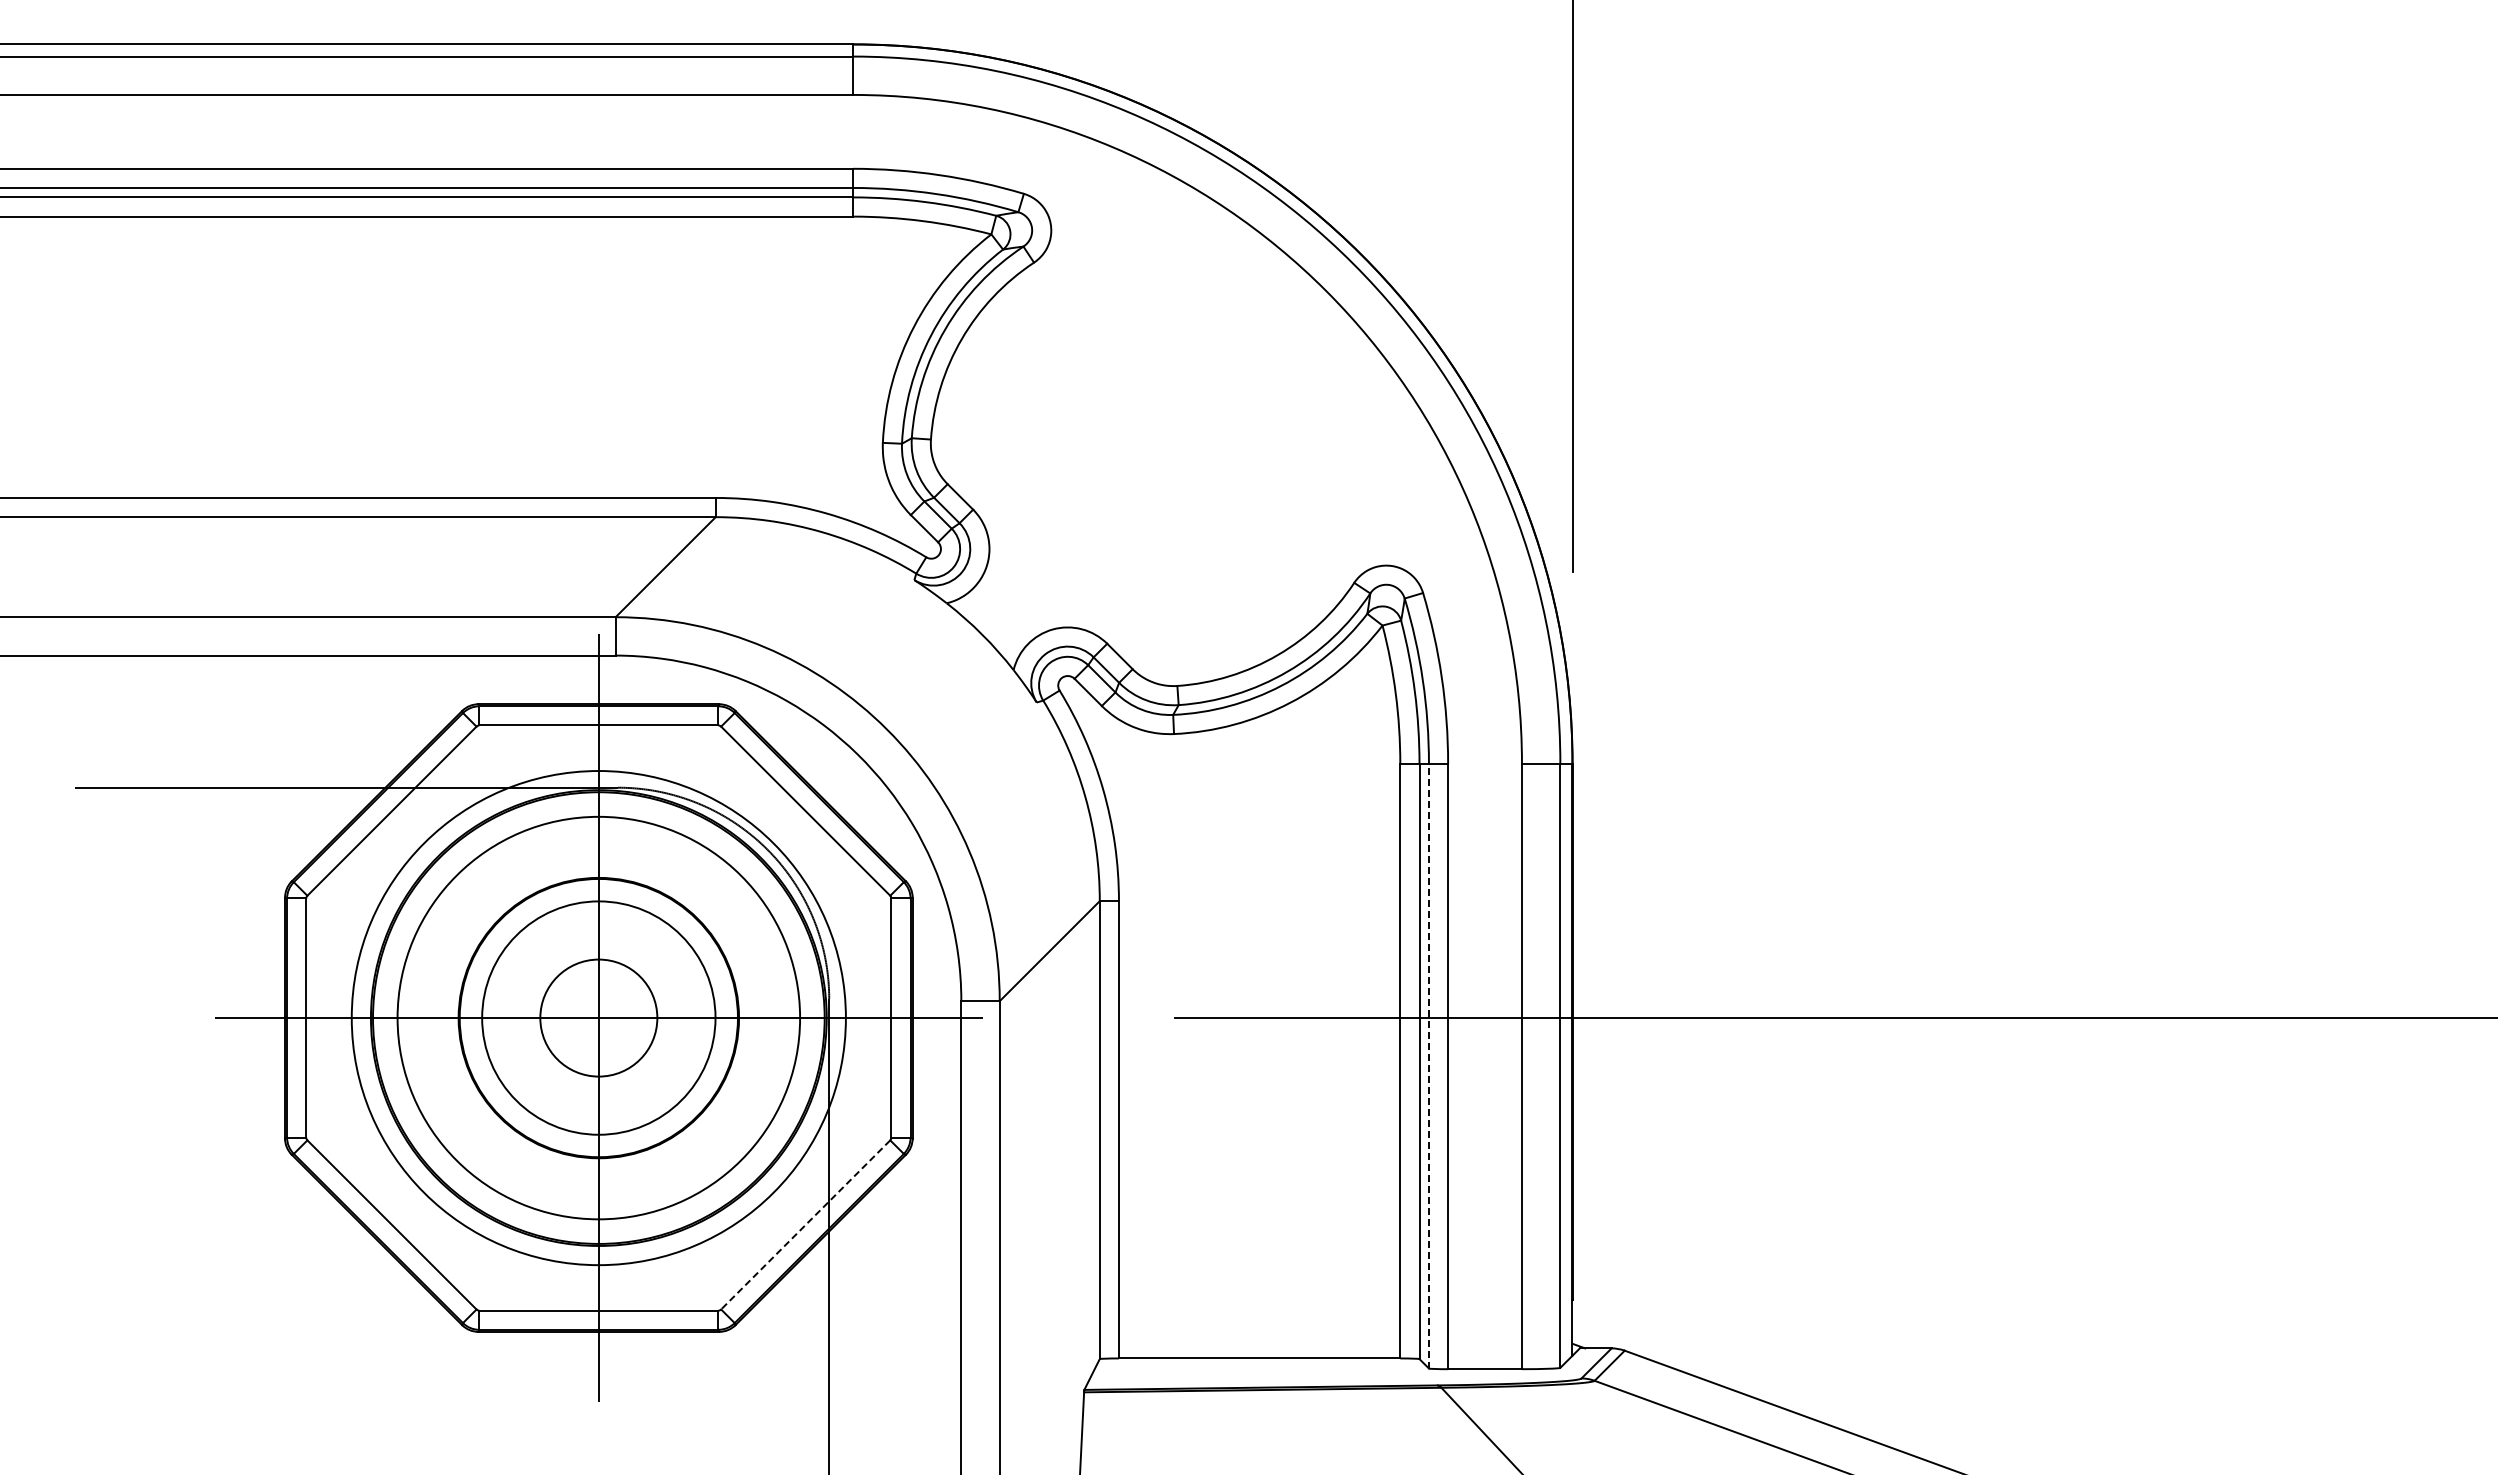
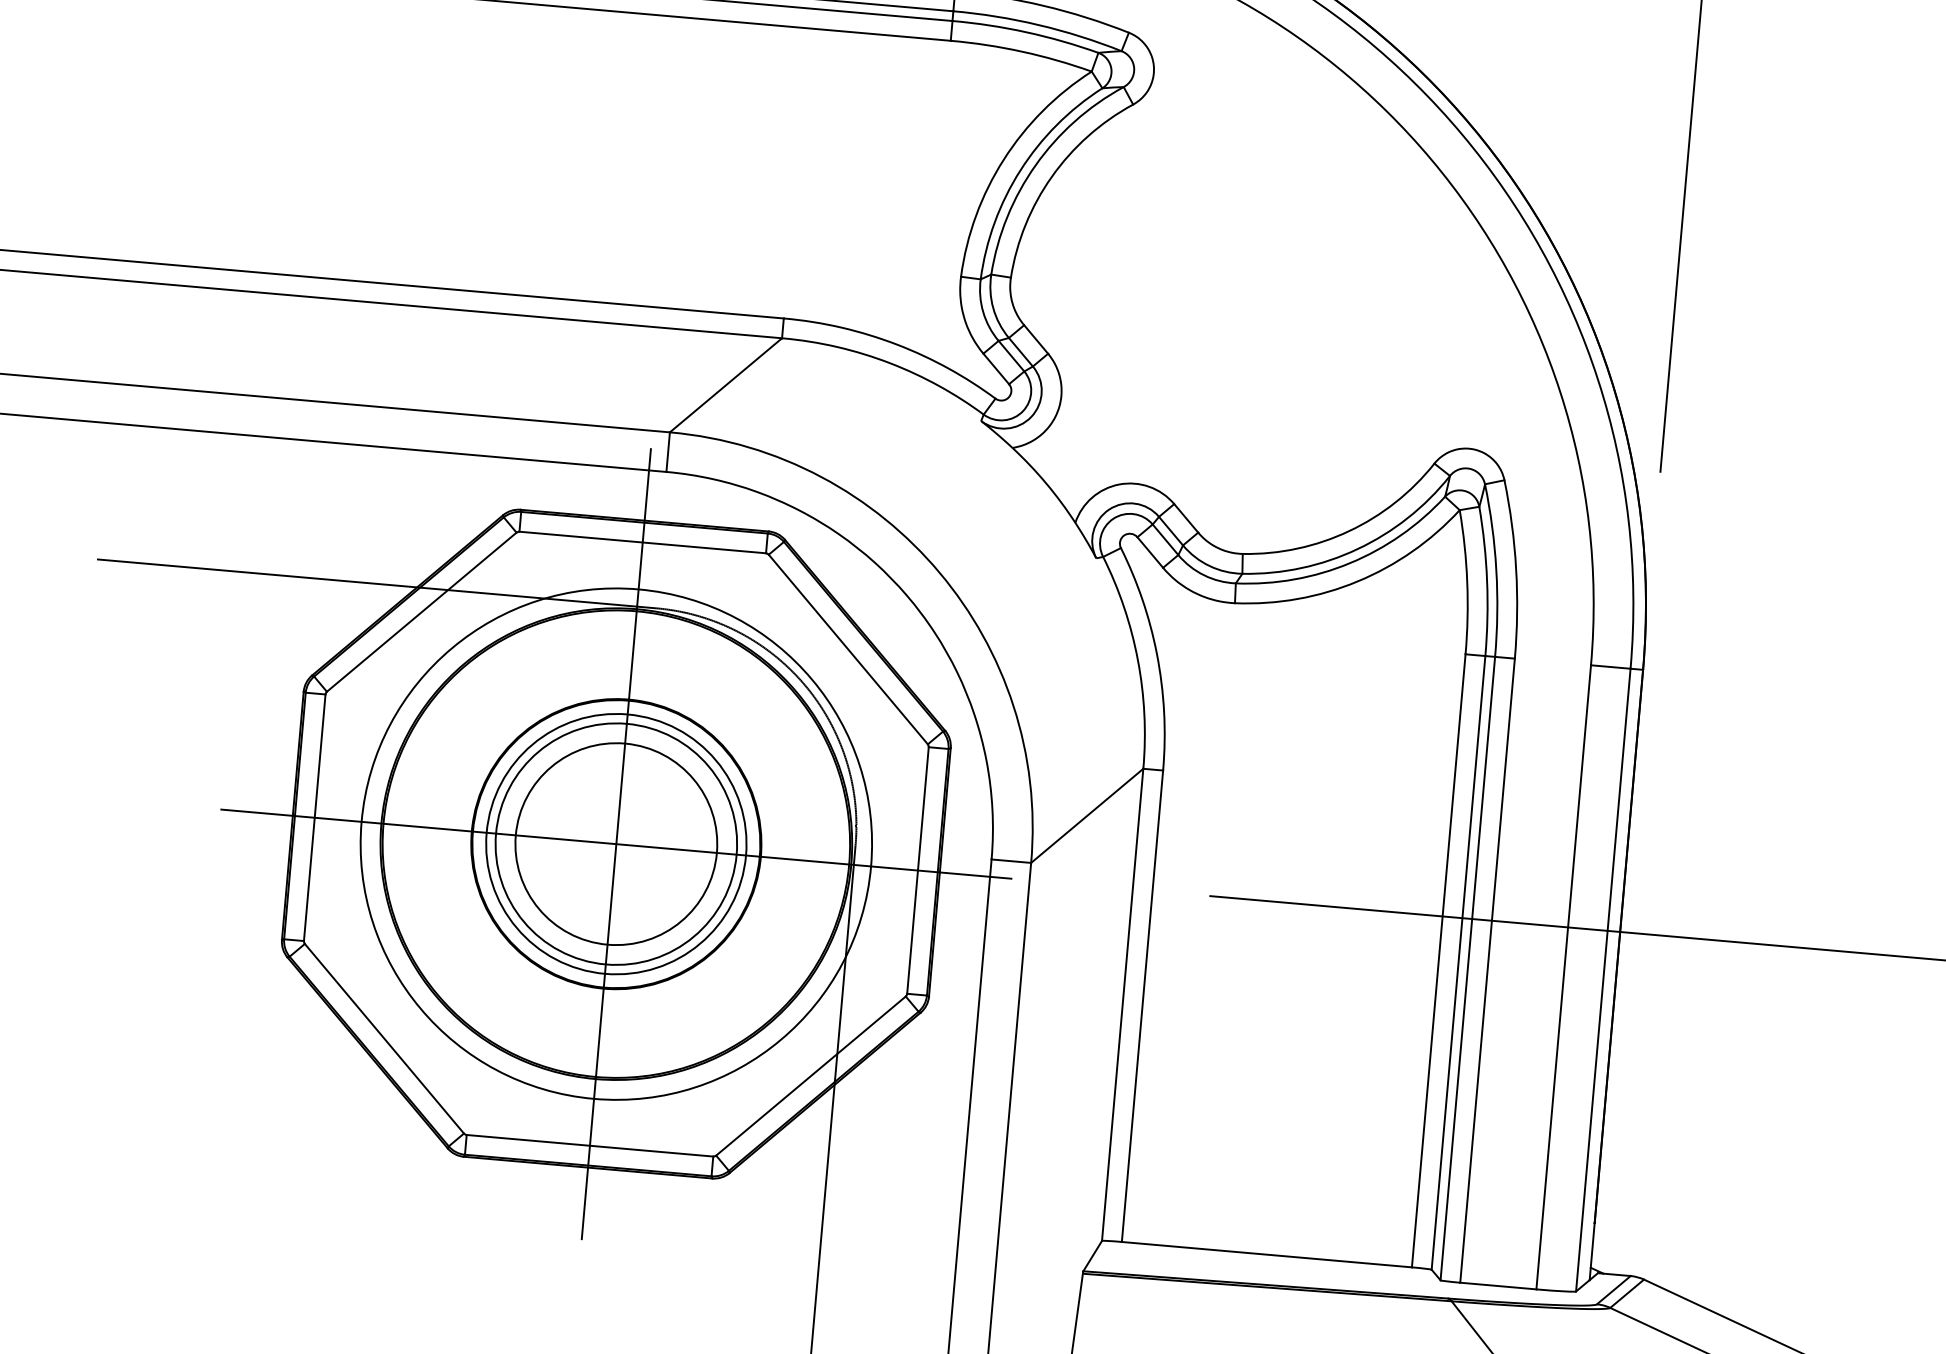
circle: (598, 1017) -> (616, 843), size x0.62
circle: (598, 1017) -> (616, 843), size x1.67
line: (1428, 1065) -> (1467, 967), dashed -> solid
line: (805, 1224) -> (810, 1075), dashed -> solid

